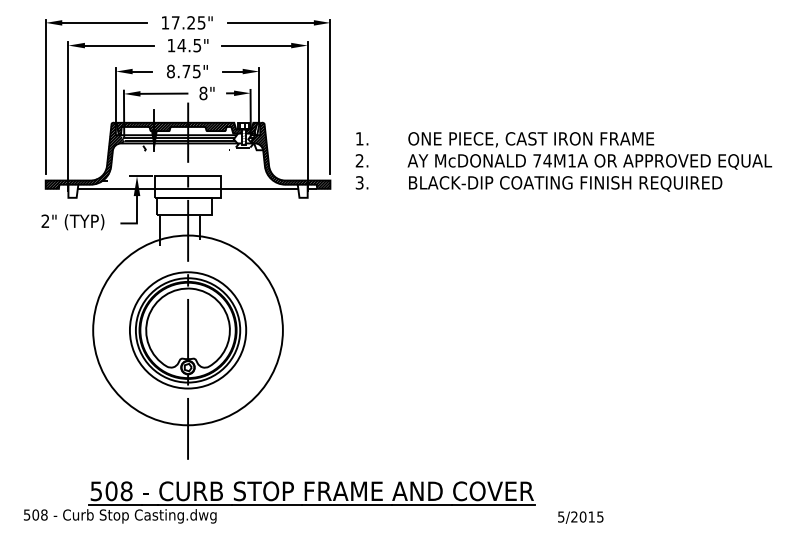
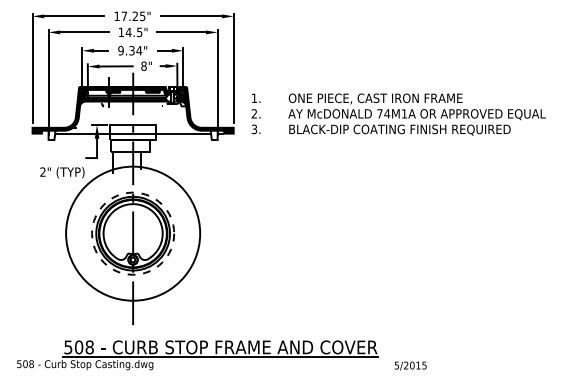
text: (183, 71) -> (129, 50), 8.75" -> 9.34"
text: (72, 222) -> (62, 172), moved
circle: (187, 330) -> (132, 233), solid -> dashed

